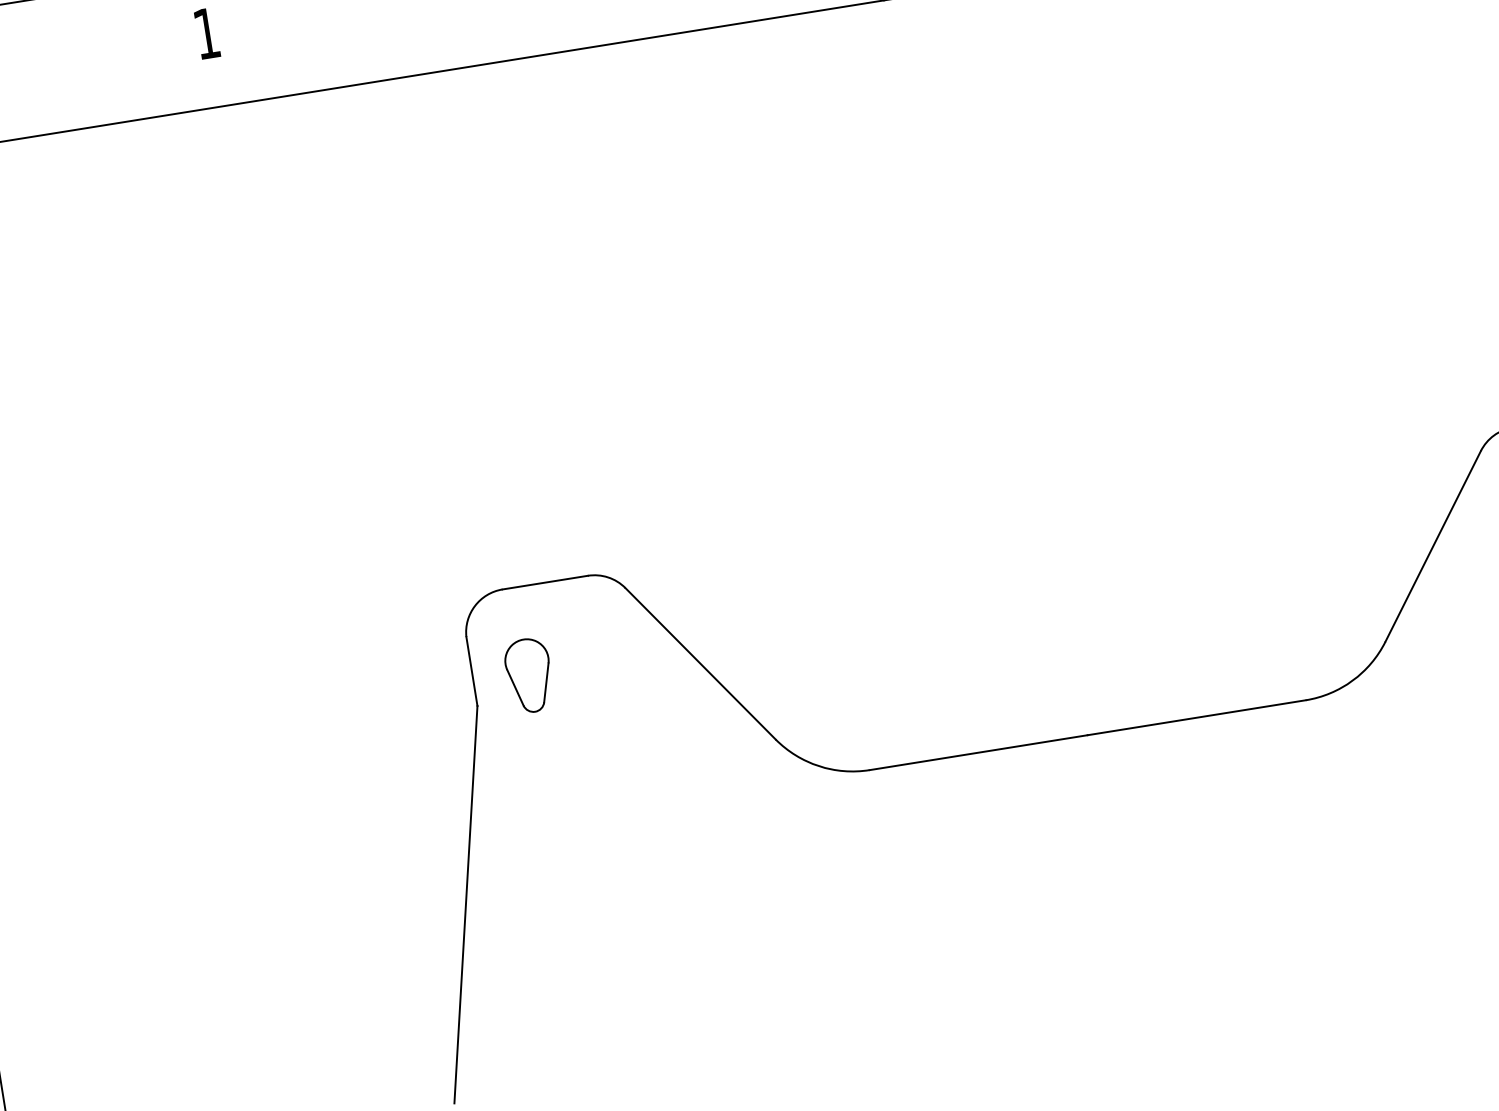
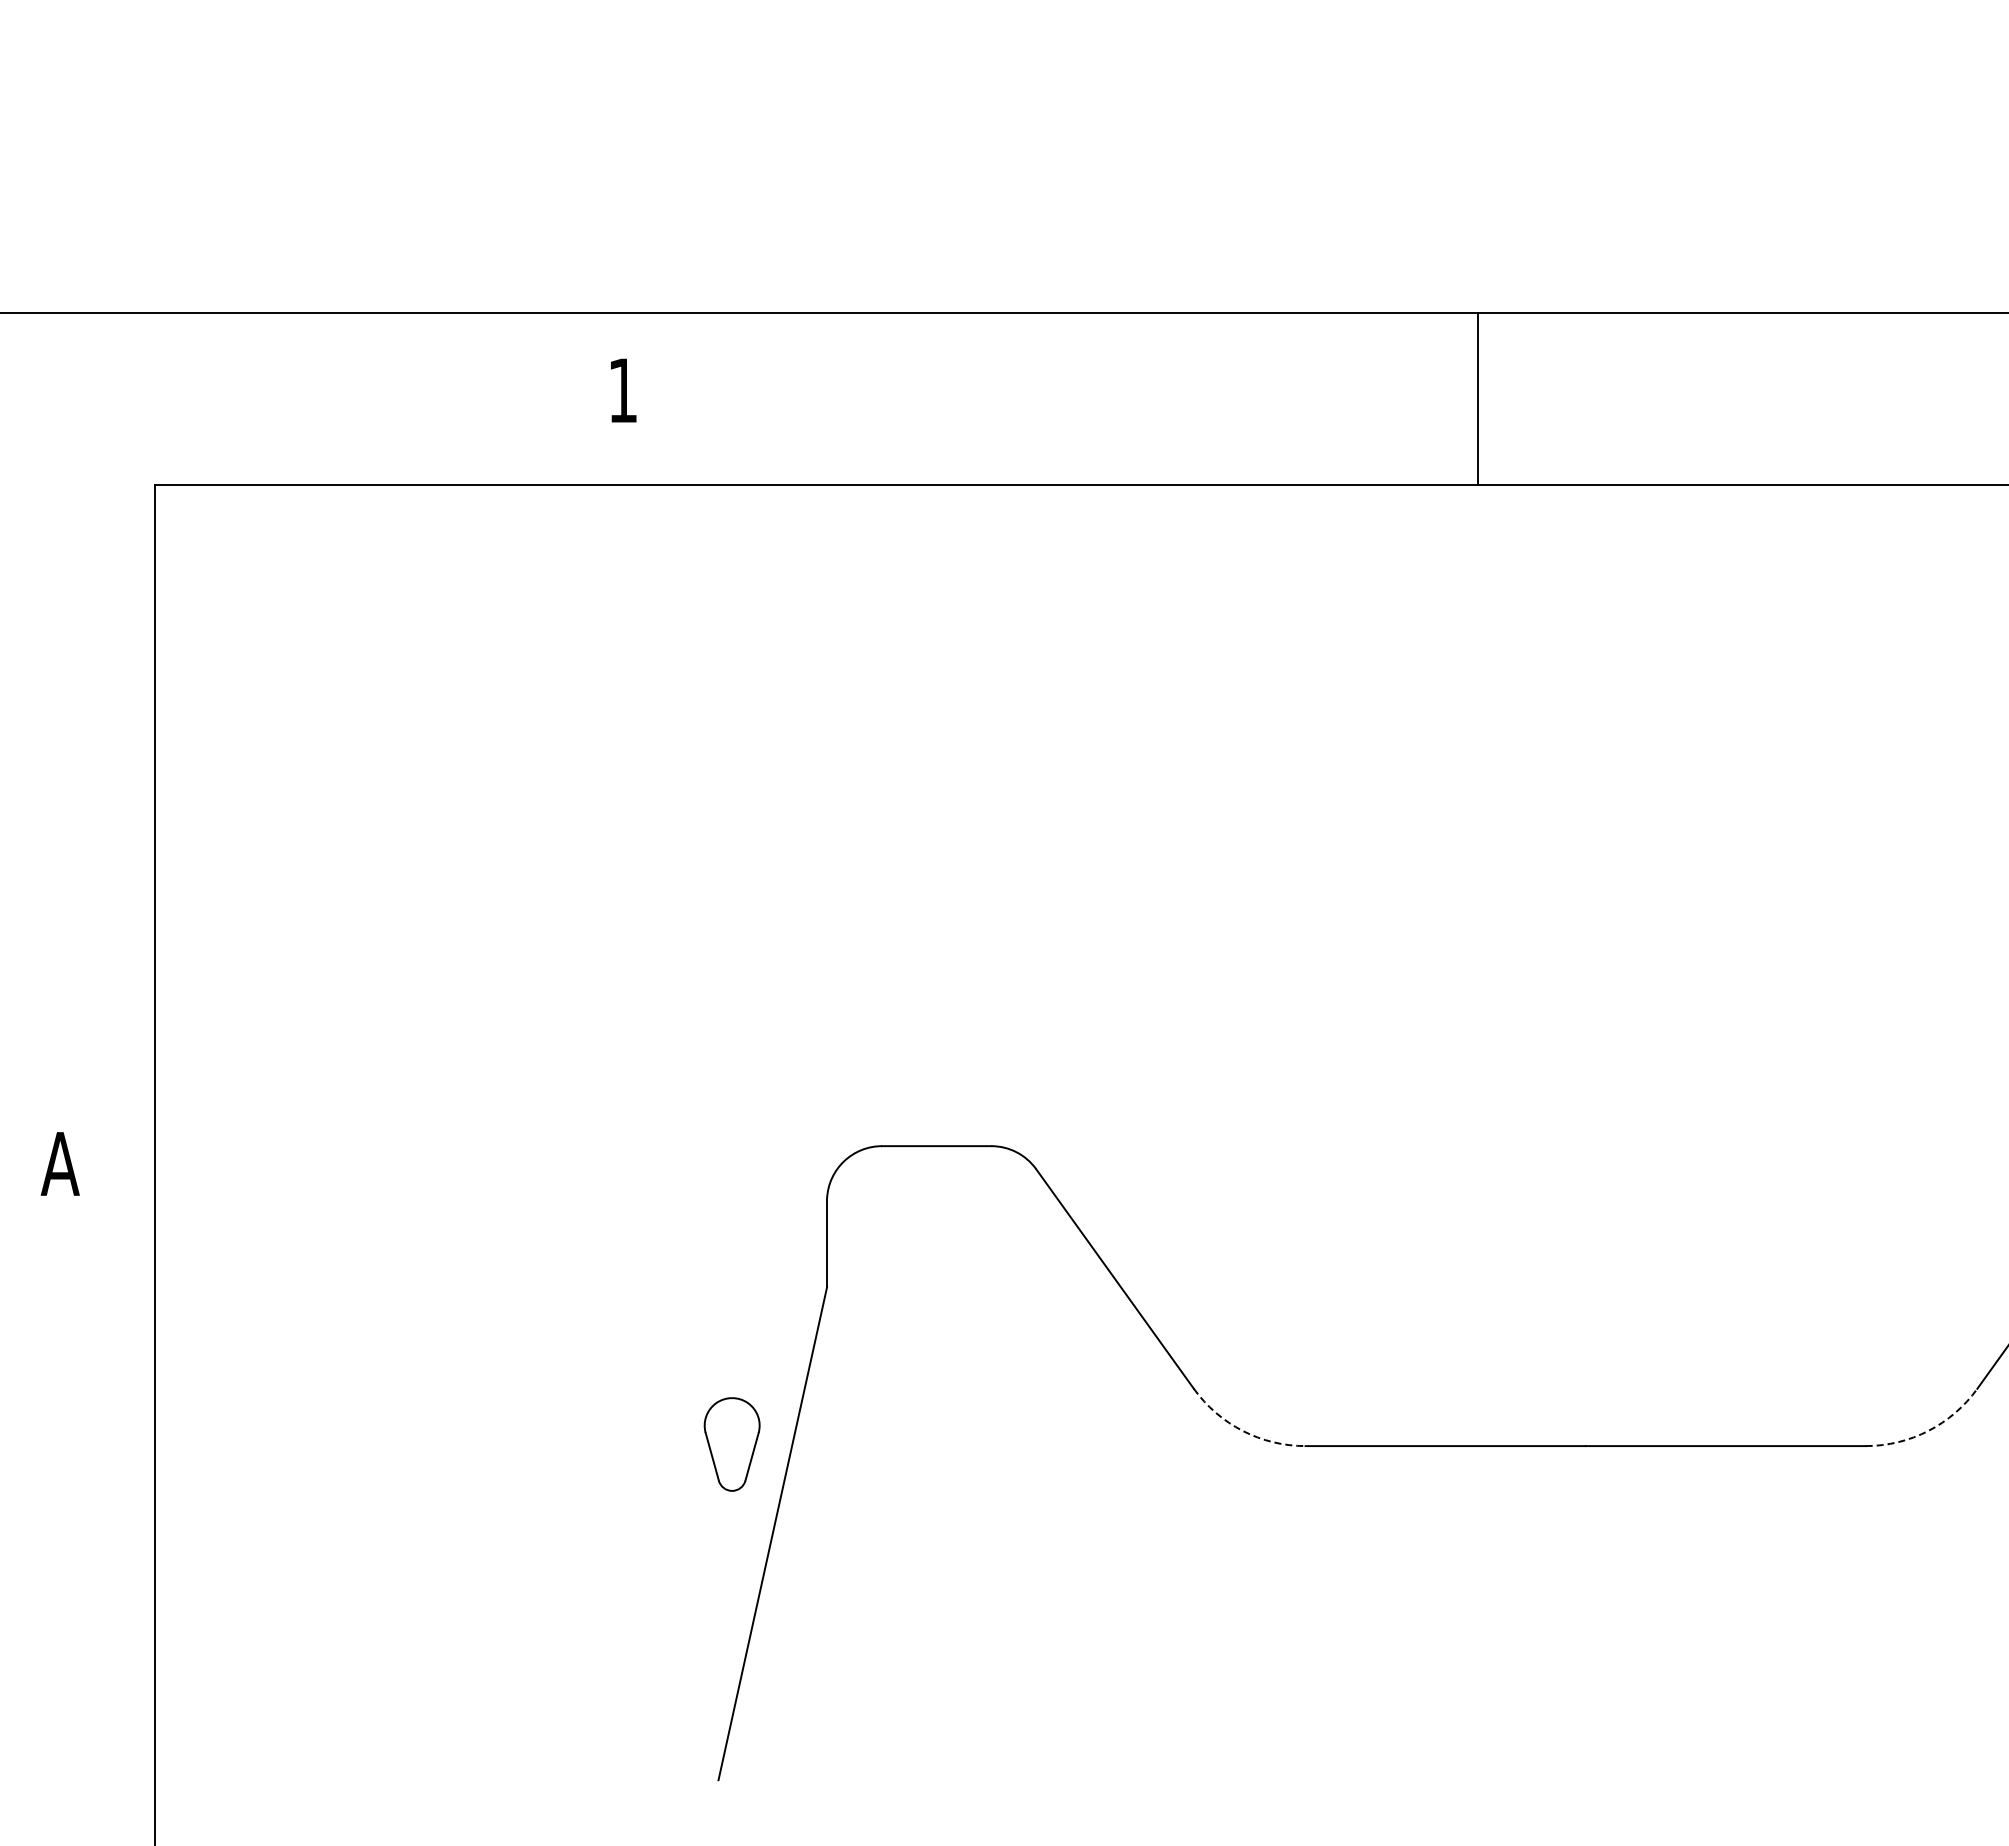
part: (528, 675) -> (731, 1444), moved
arc: (1352, 680) -> (1928, 1430), solid -> dashed
arc: (818, 765) -> (1242, 1430), solid -> dashed

